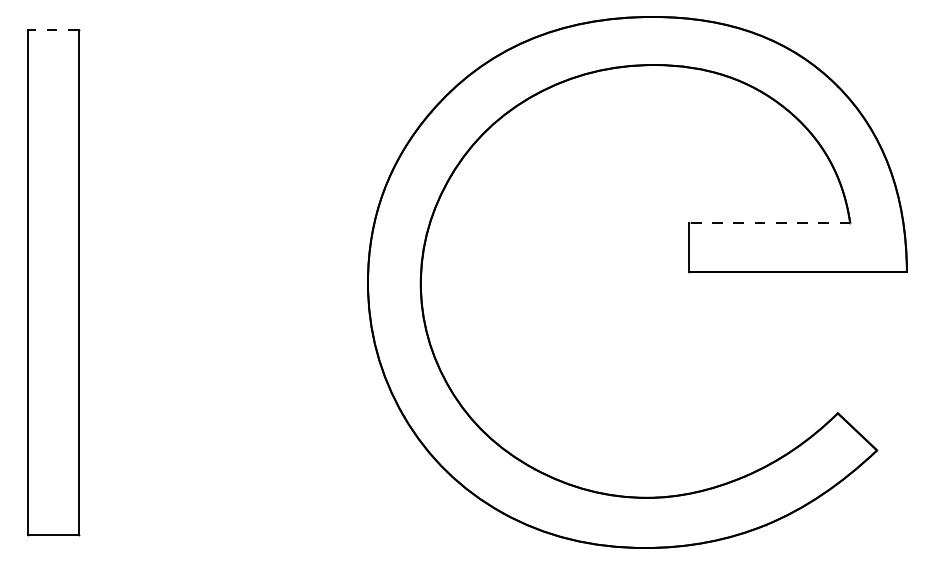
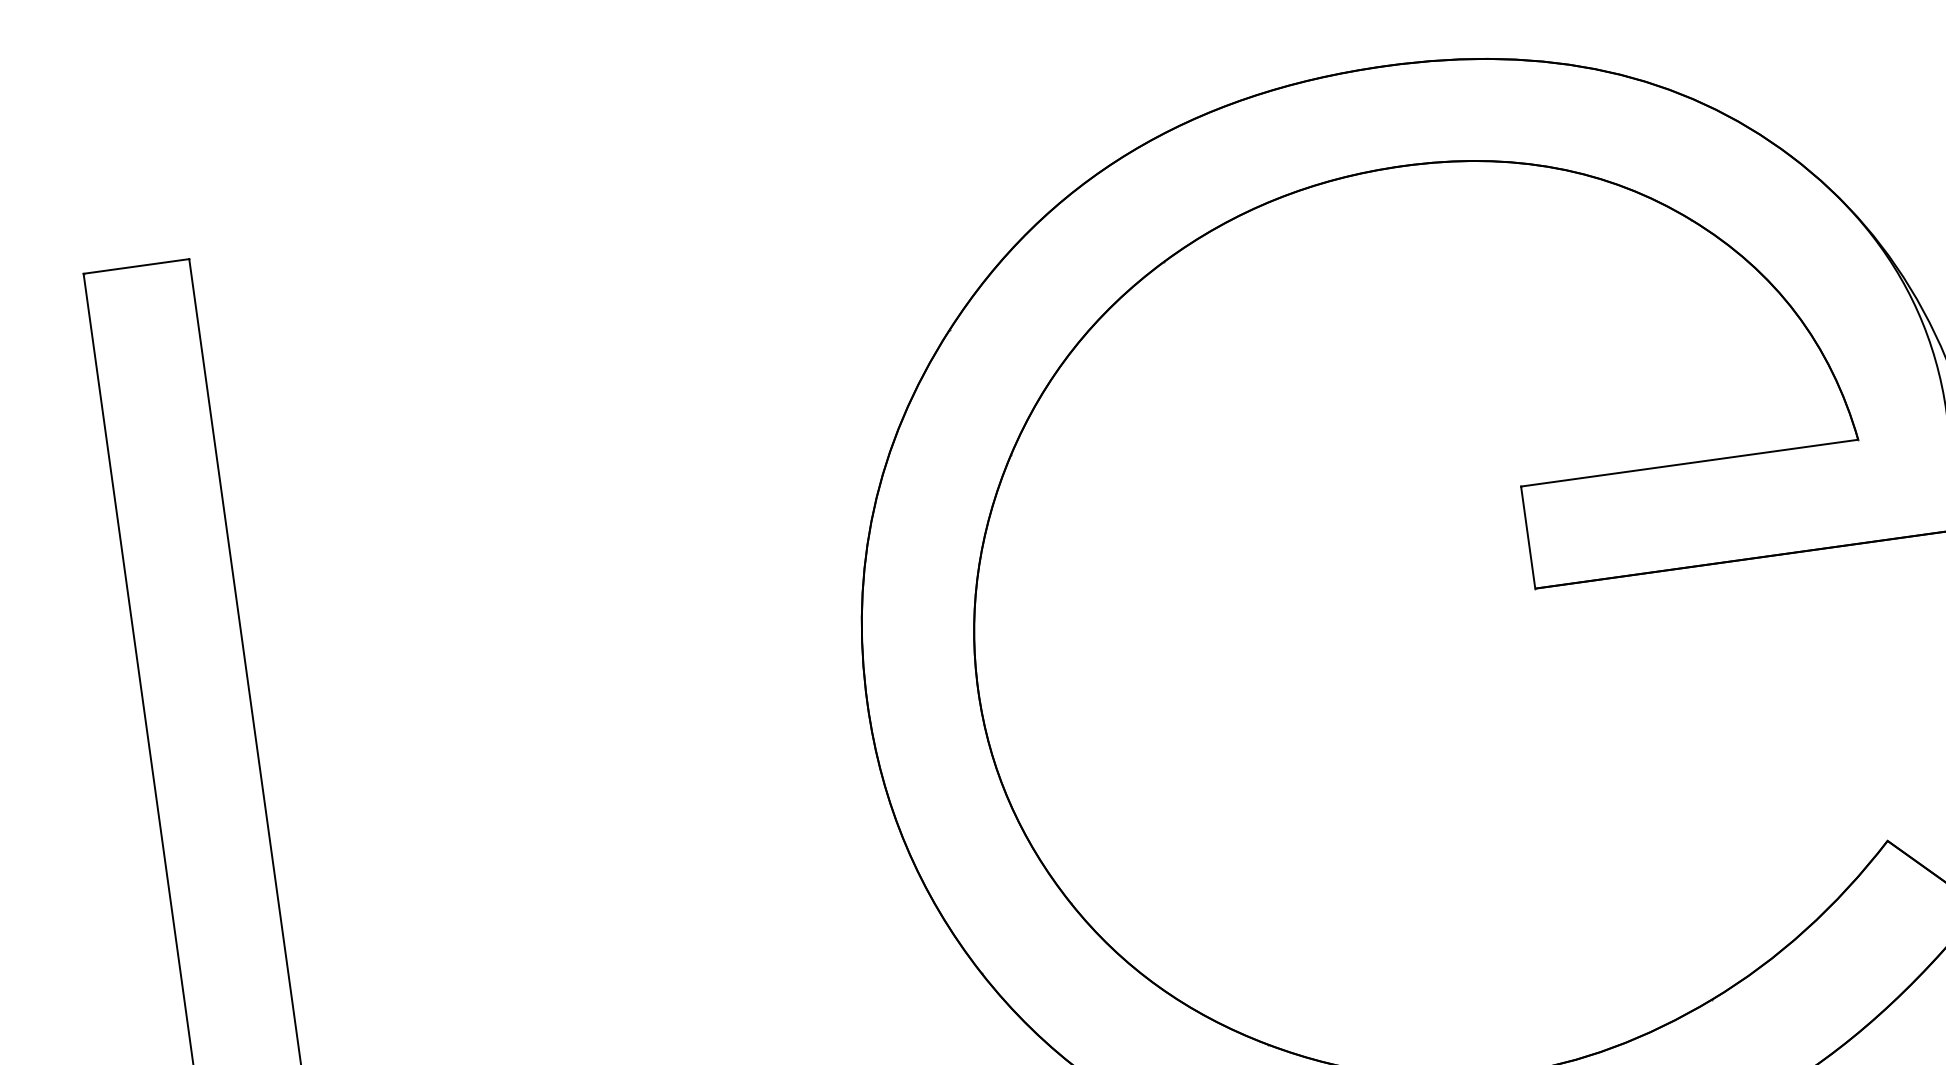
line: (52, 29) -> (134, 266), dashed -> solid
line: (769, 223) -> (1689, 463), dashed -> solid

